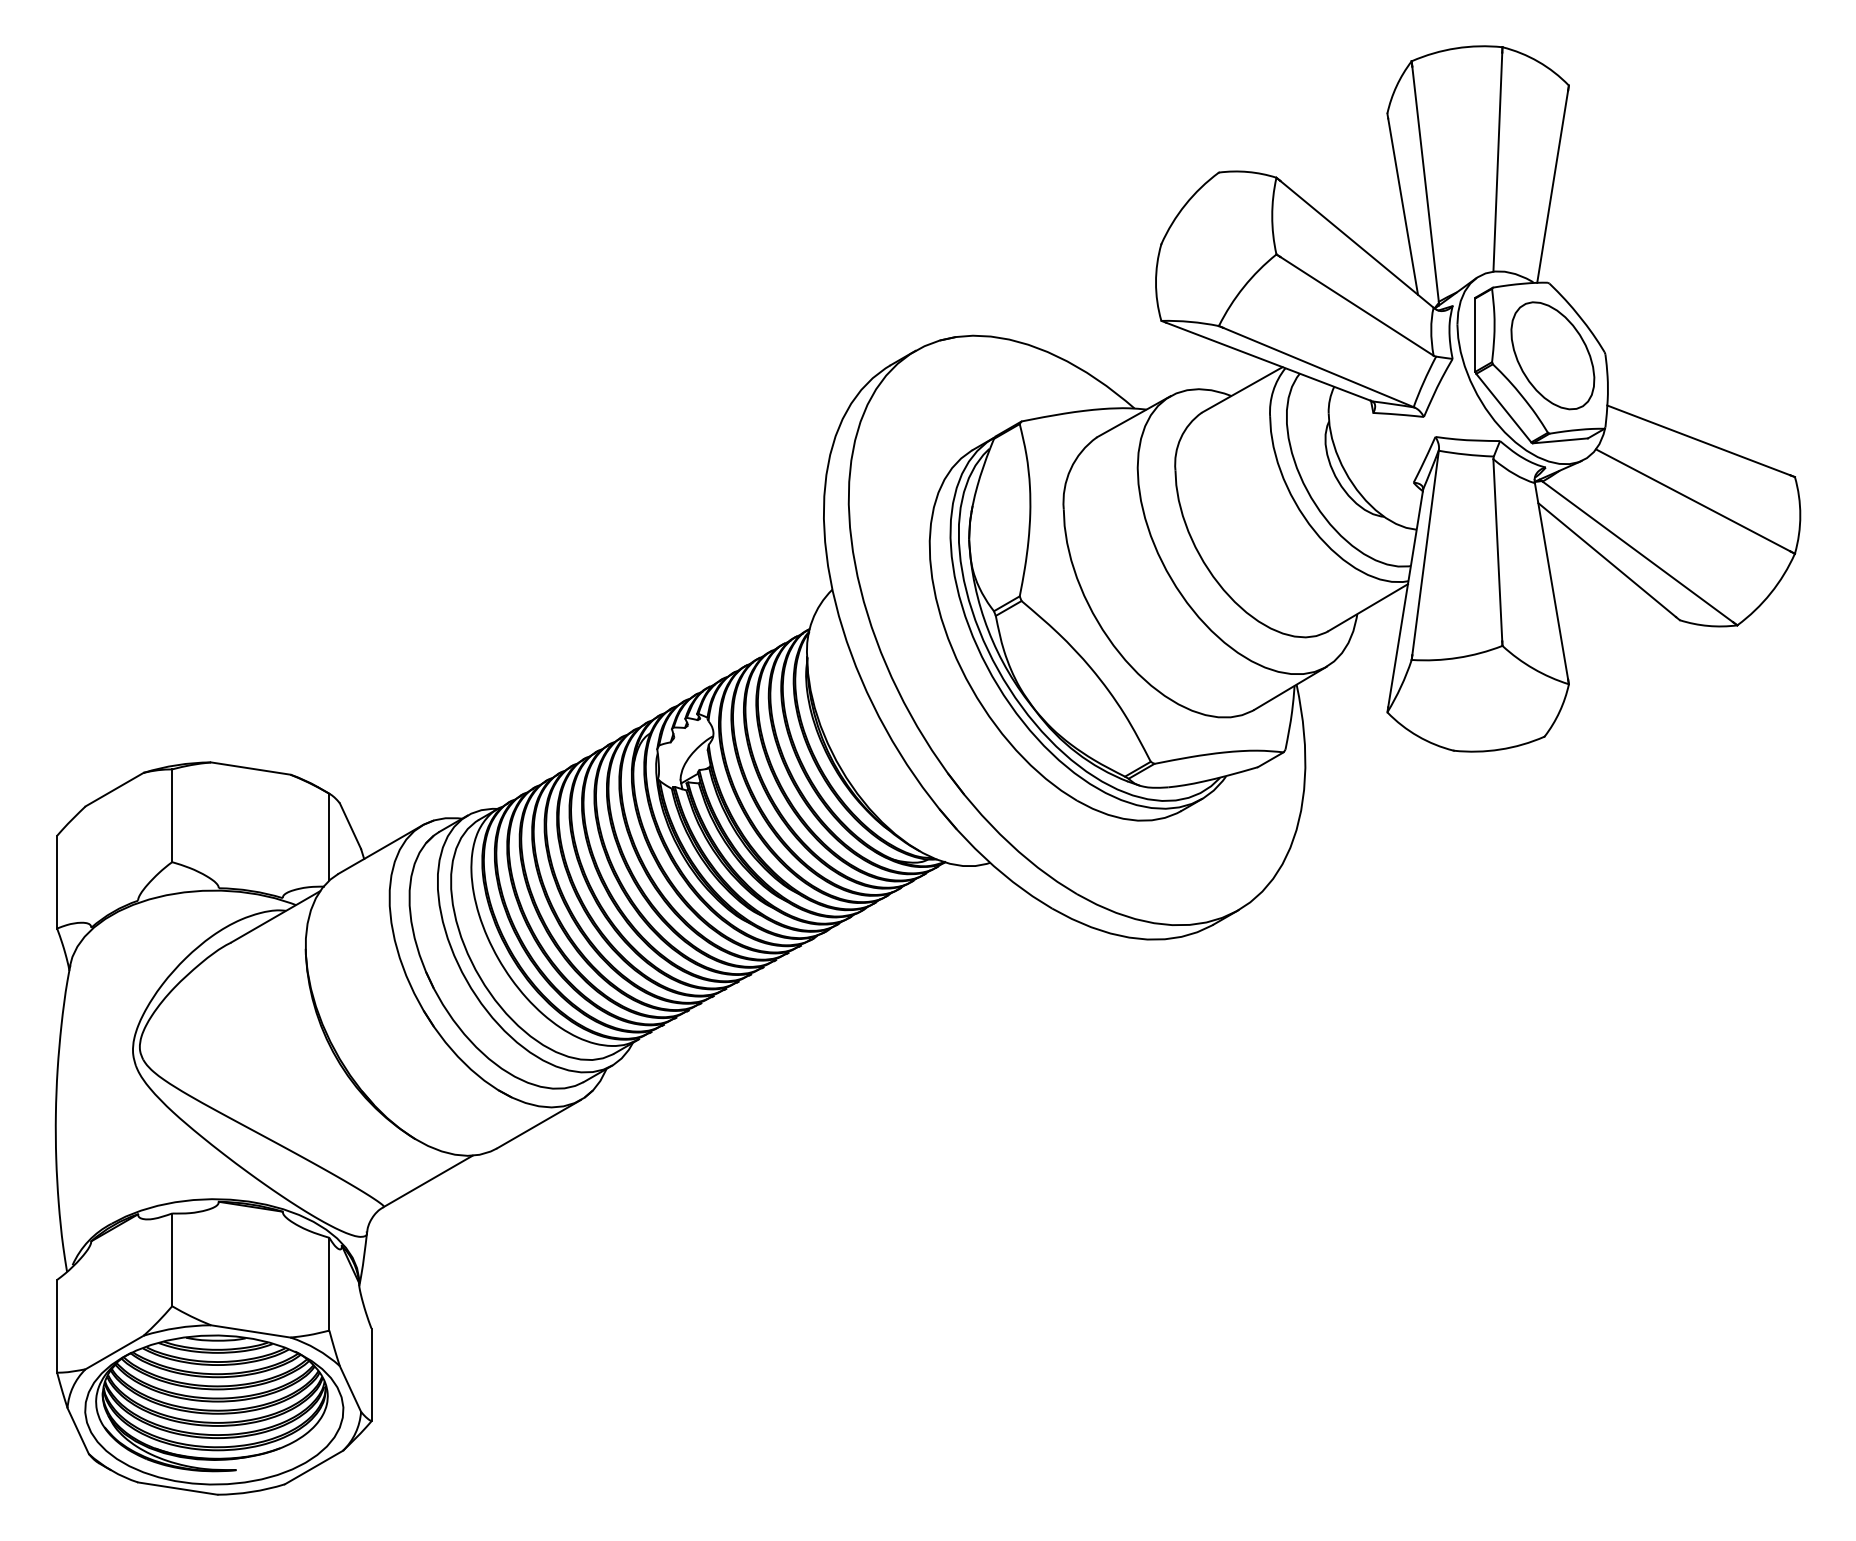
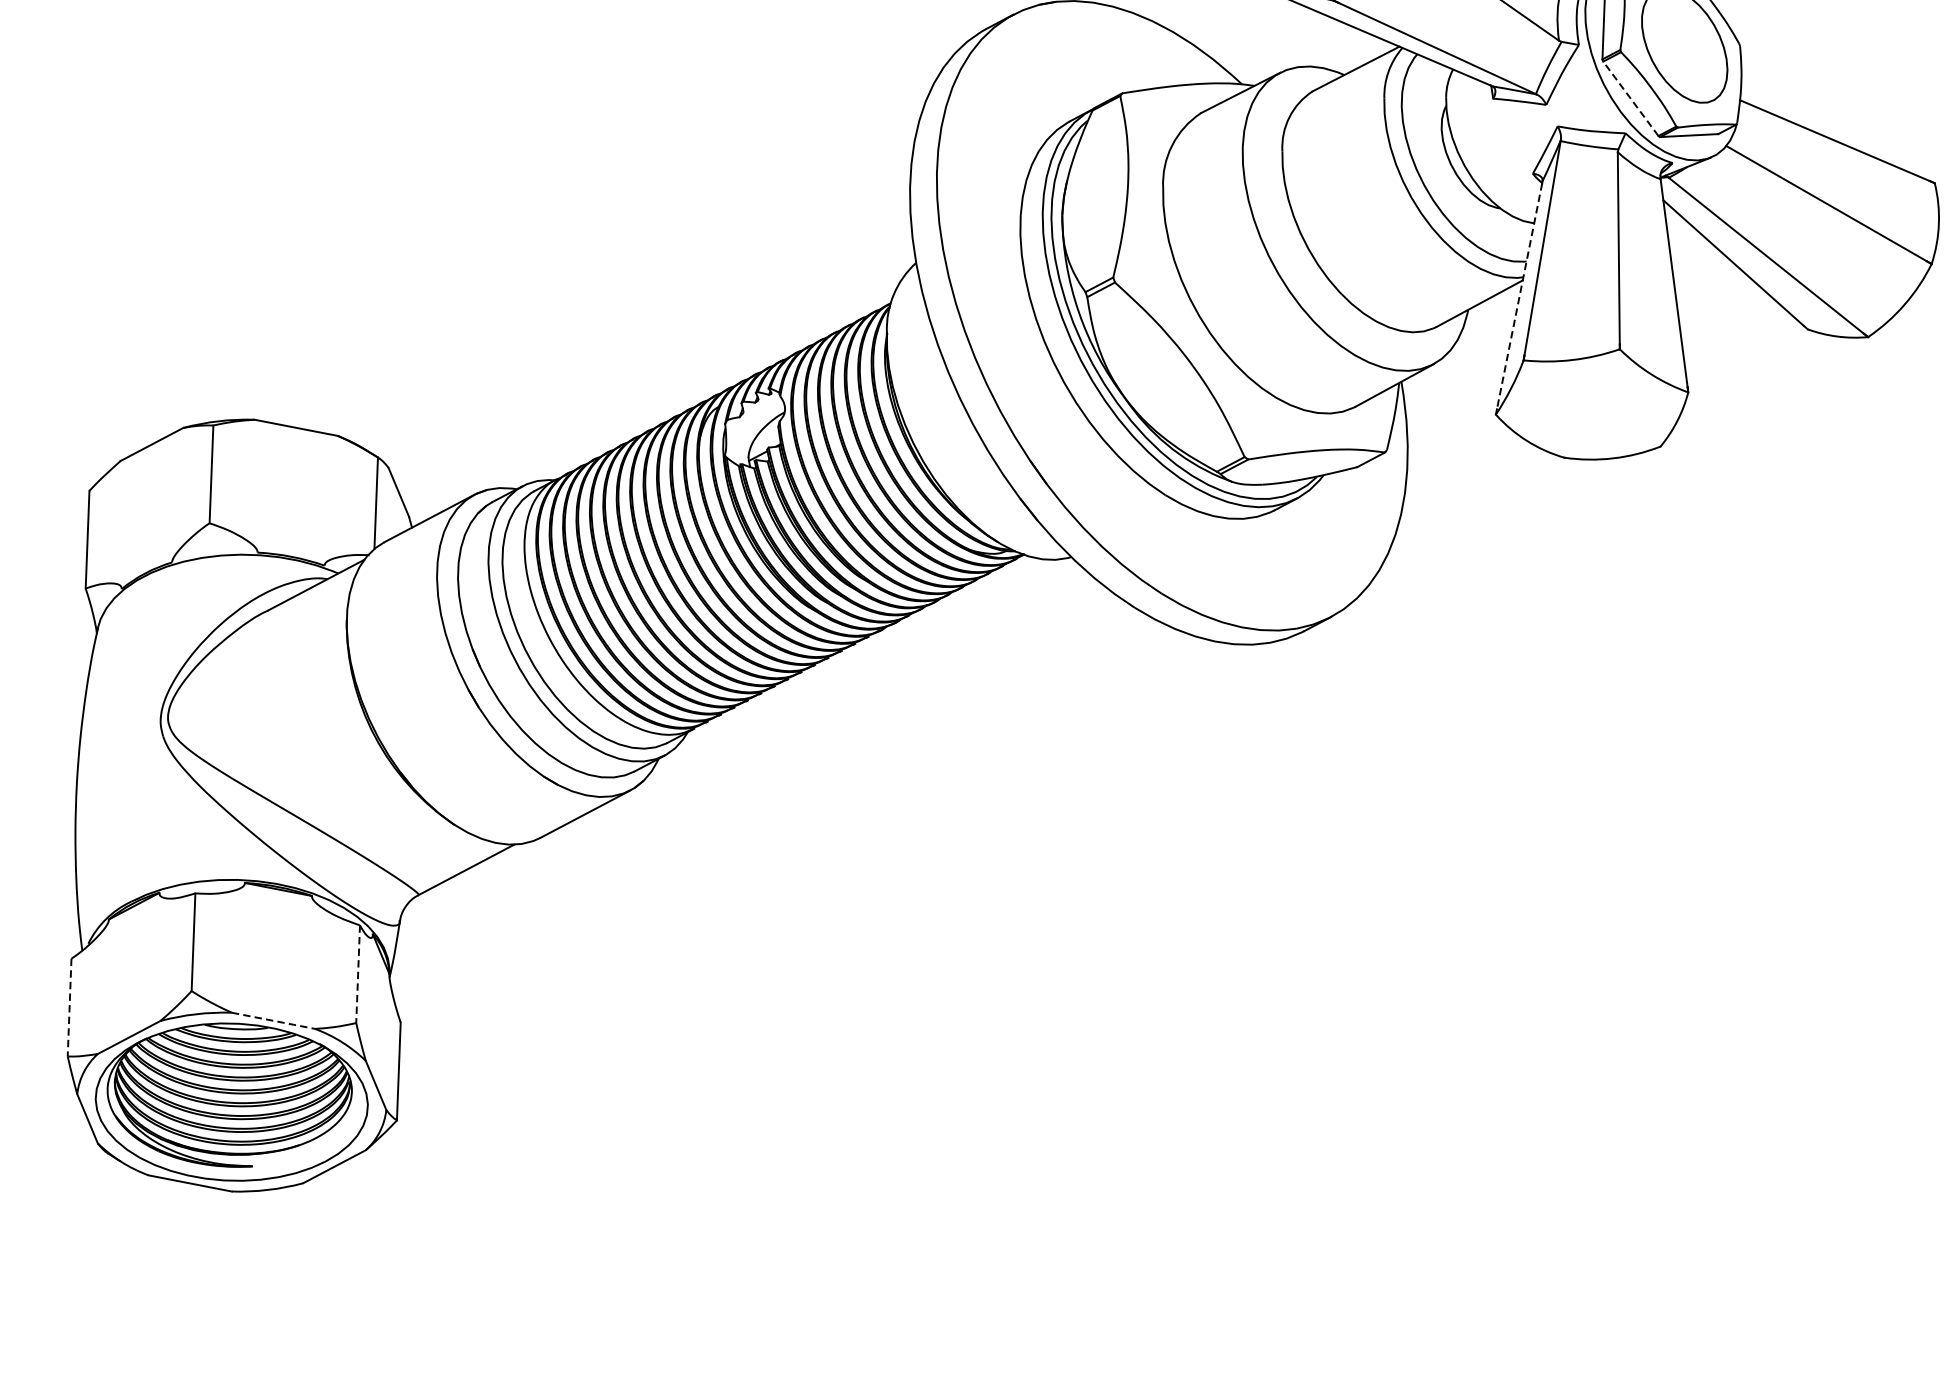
line: (1503, 408) -> (1630, 99), solid -> dashed
line: (1405, 599) -> (1519, 296), solid -> dashed
line: (329, 1284) -> (358, 974), solid -> dashed
line: (57, 1326) -> (69, 1007), solid -> dashed
line: (251, 1331) -> (274, 1020), solid -> dashed

